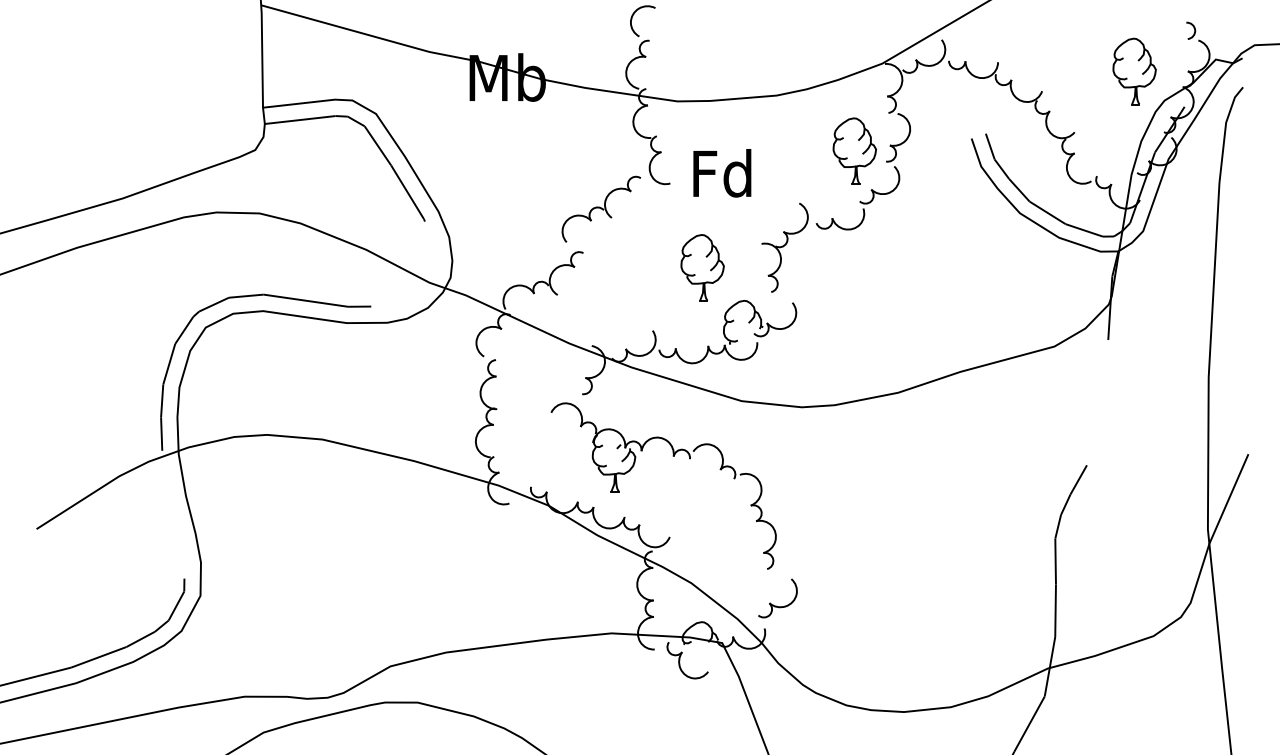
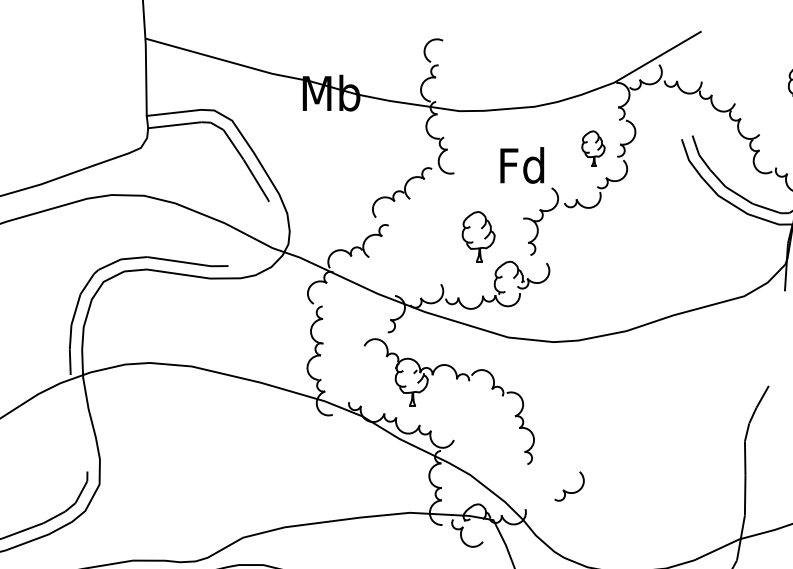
part: (854, 150) -> (593, 148), size x0.7
text: (722, 173) -> (522, 165), moved
part: (776, 605) -> (568, 491), moved

